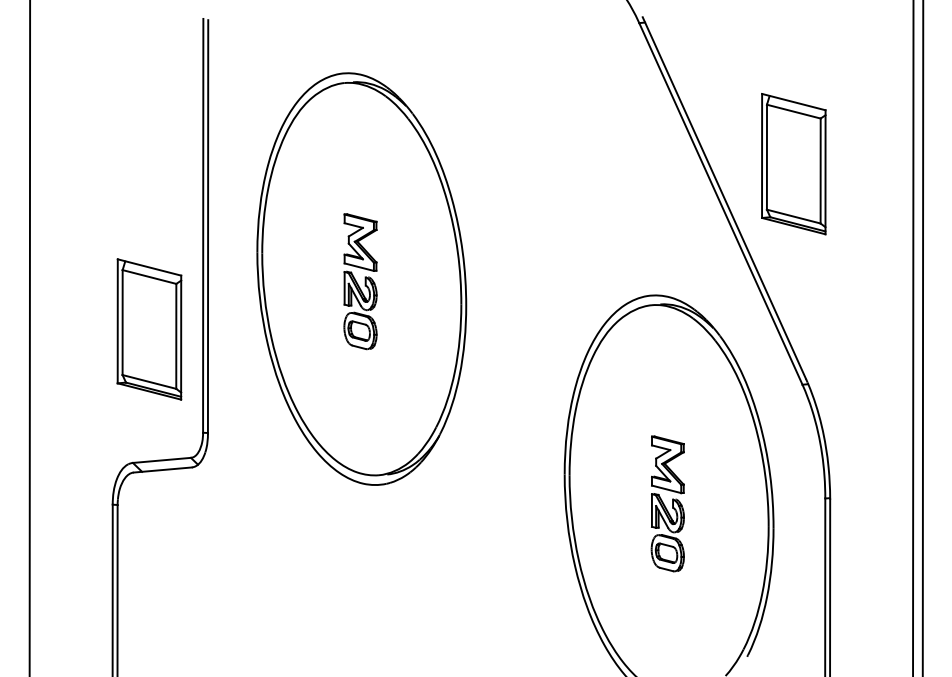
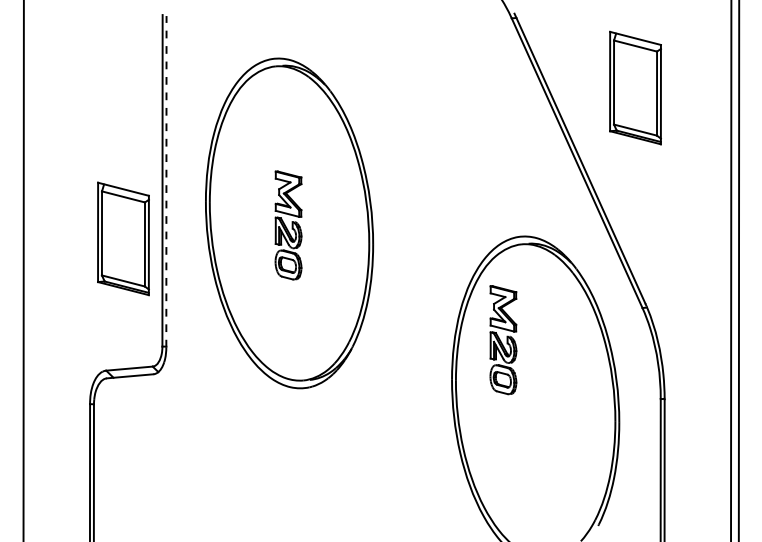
part: (793, 164) -> (635, 88), moved
line: (208, 227) -> (166, 182), solid -> dashed
part: (149, 329) -> (123, 238), moved
part: (667, 503) -> (503, 339), moved

